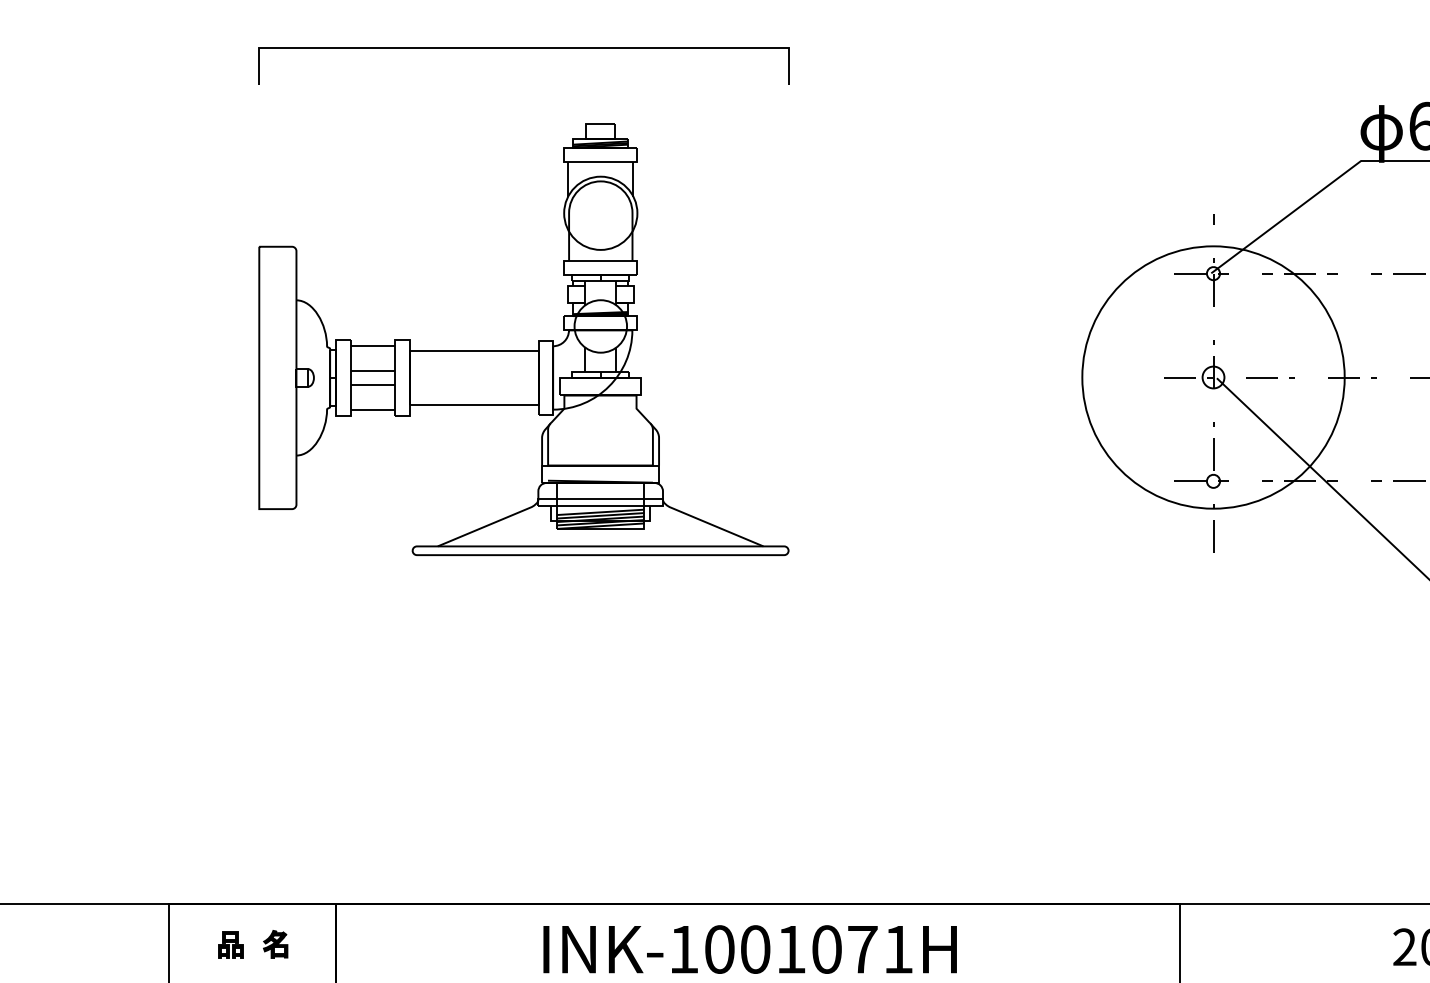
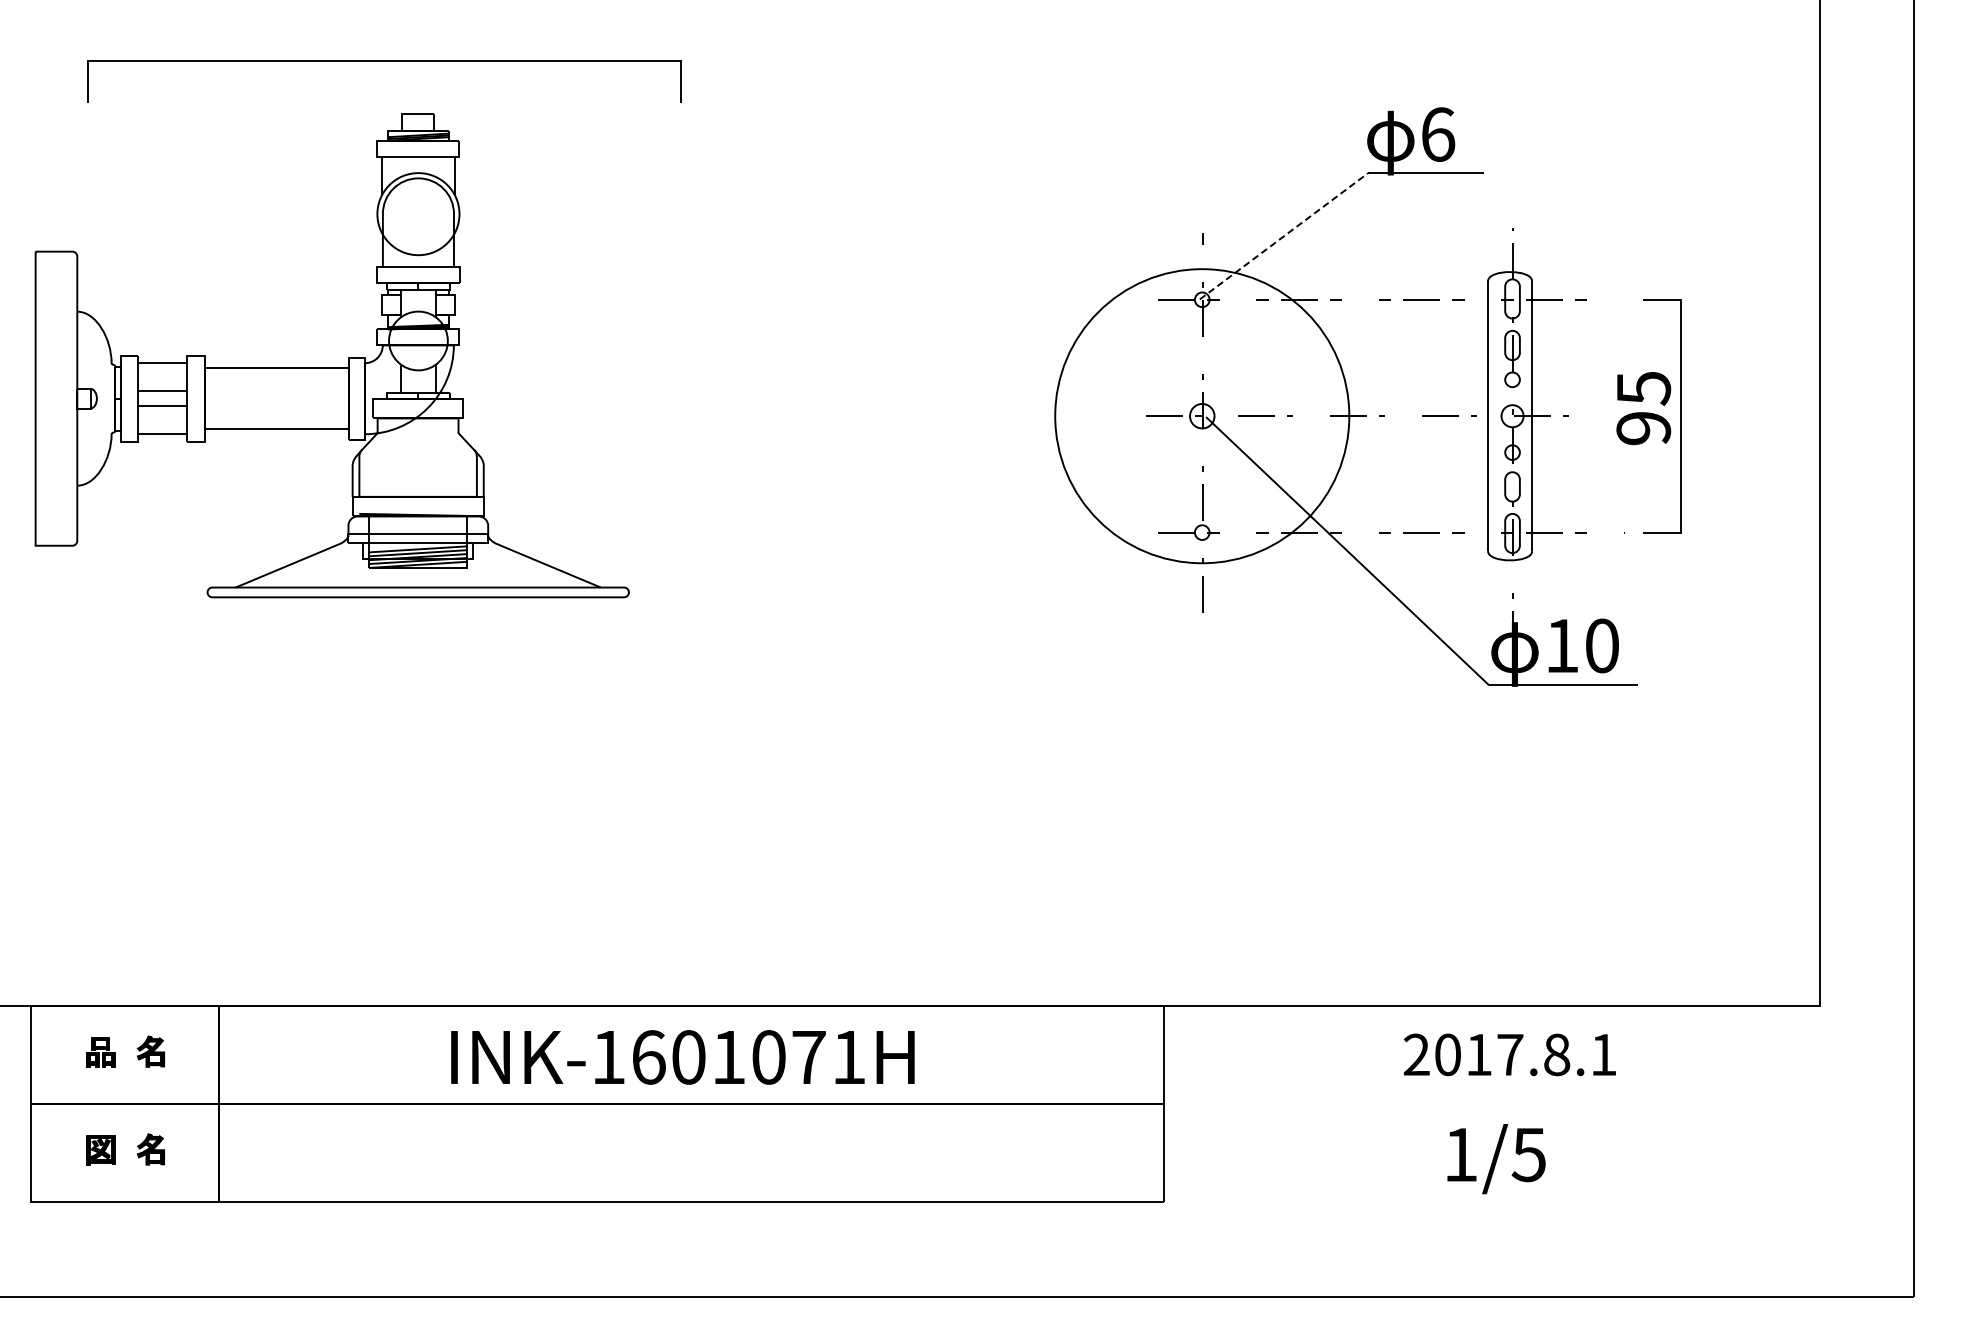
line: (524, 48) -> (384, 61), moved
line: (1286, 217) -> (1284, 236), solid -> dashed
part: (523, 350) -> (331, 367), moved
text: (719, 949) -> (648, 1057), INK-1001071H -> INK-1601071H

